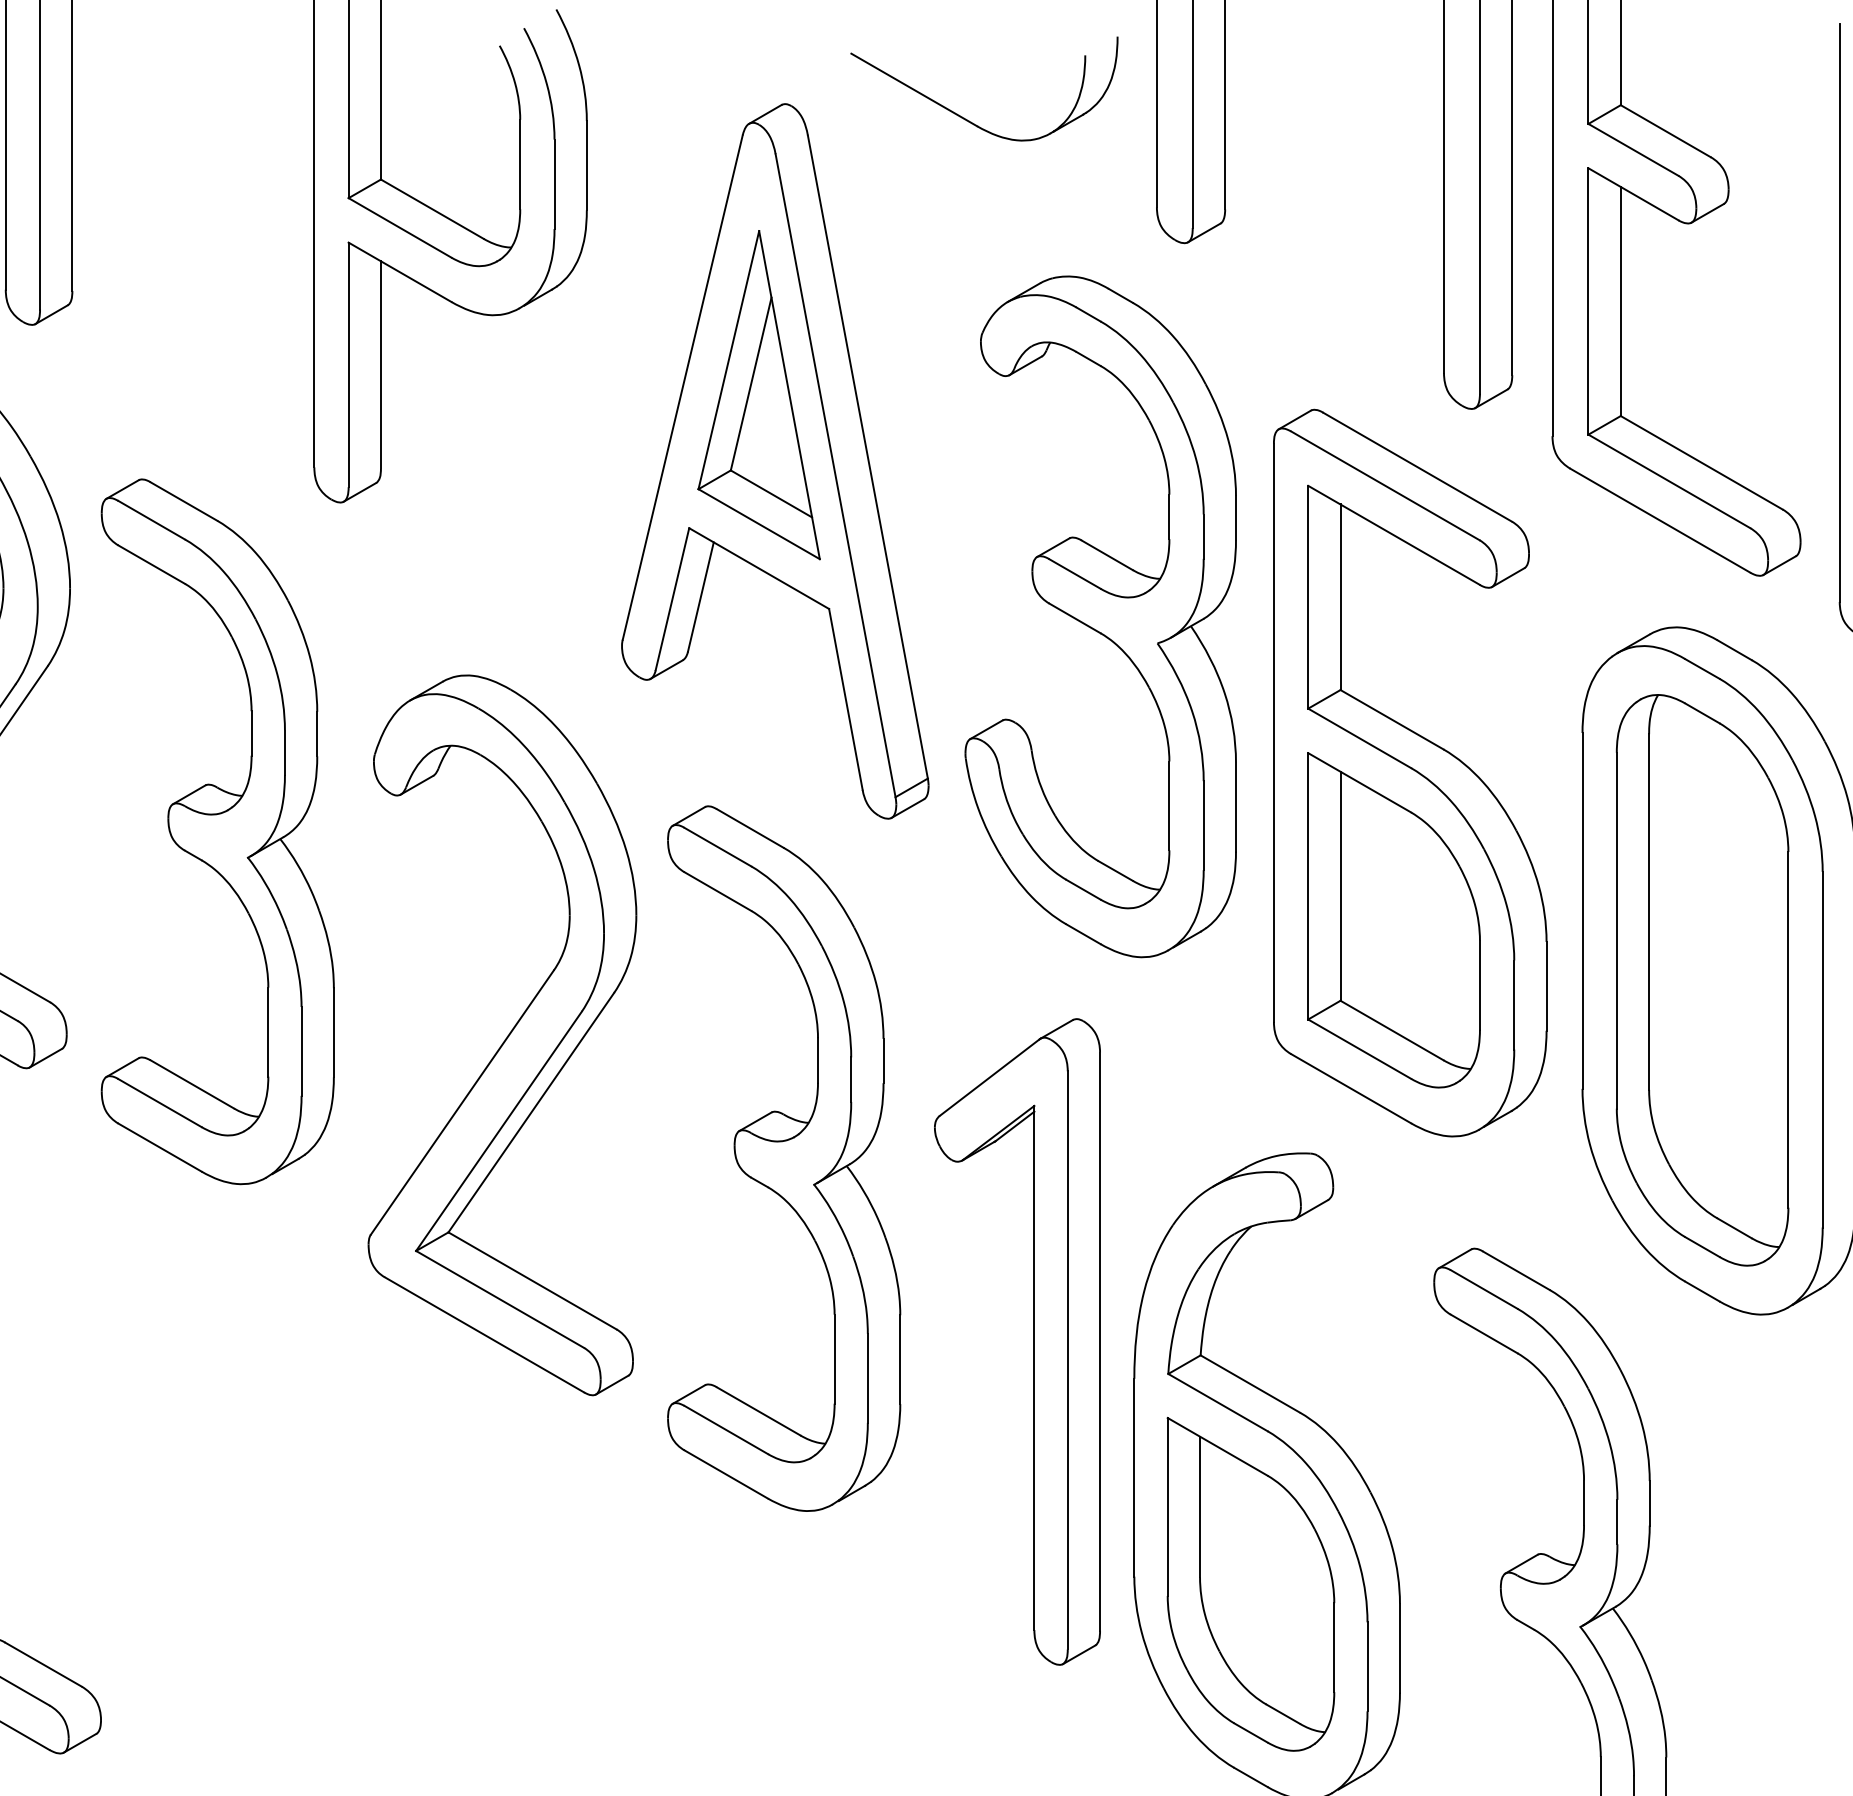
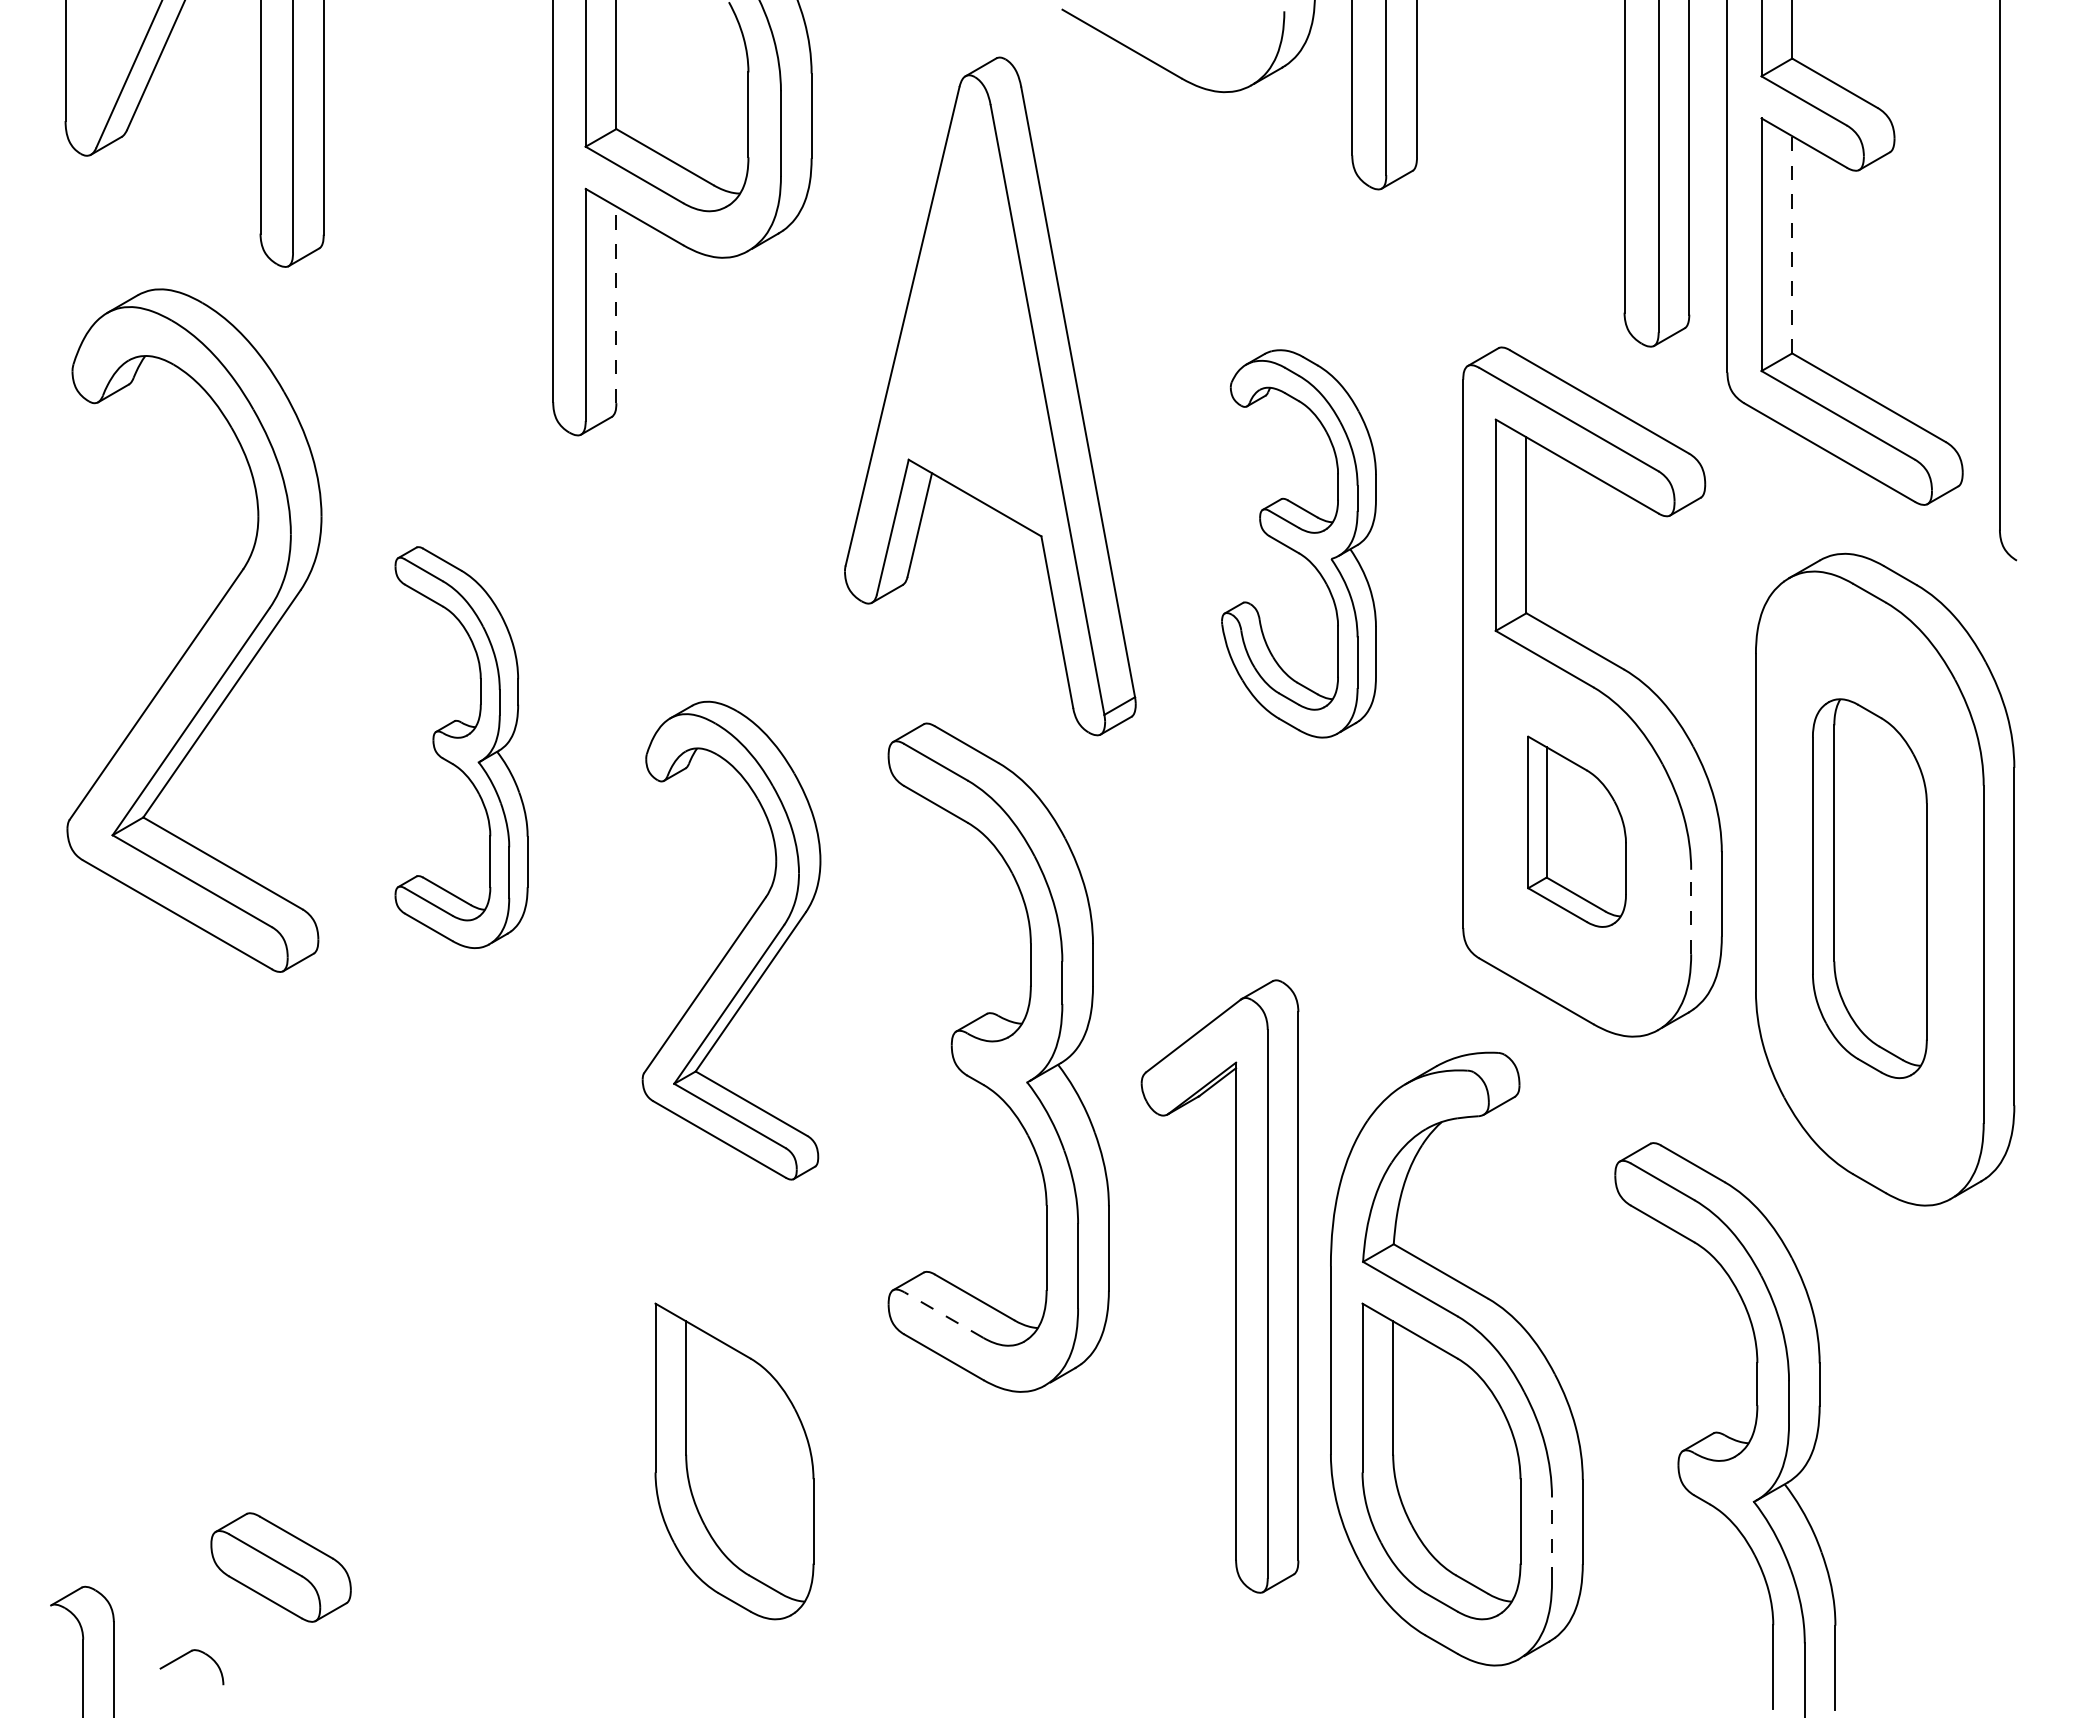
line: (1621, 301) -> (1792, 244), solid -> dashed
line: (381, 364) -> (616, 304), solid -> dashed
part: (758, 395) -> (974, 333), removed
part: (1100, 616) -> (1298, 543), size x0.6
part: (217, 831) -> (461, 747), size x0.6
part: (1393, 920) -> (1576, 831), size x0.6
part: (1702, 980) -> (1869, 888), size x0.7
line: (1514, 1004) -> (1691, 911), solid -> dashed
part: (502, 1035) -> (731, 940), size x0.7
part: (1033, 1341) -> (1235, 1286), moved
line: (725, 1430) -> (943, 1315), solid -> dashed
part: (505, 1584) -> (734, 1461), added
line: (1368, 1666) -> (1552, 1539), solid -> dashed

